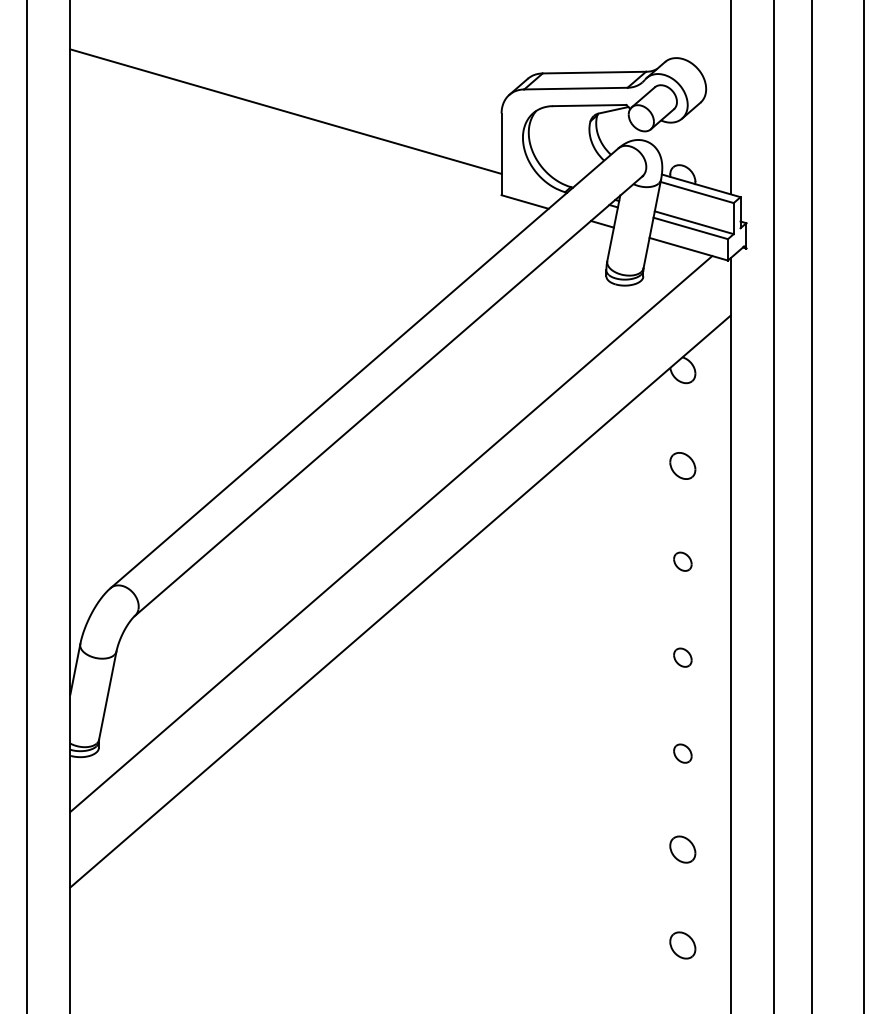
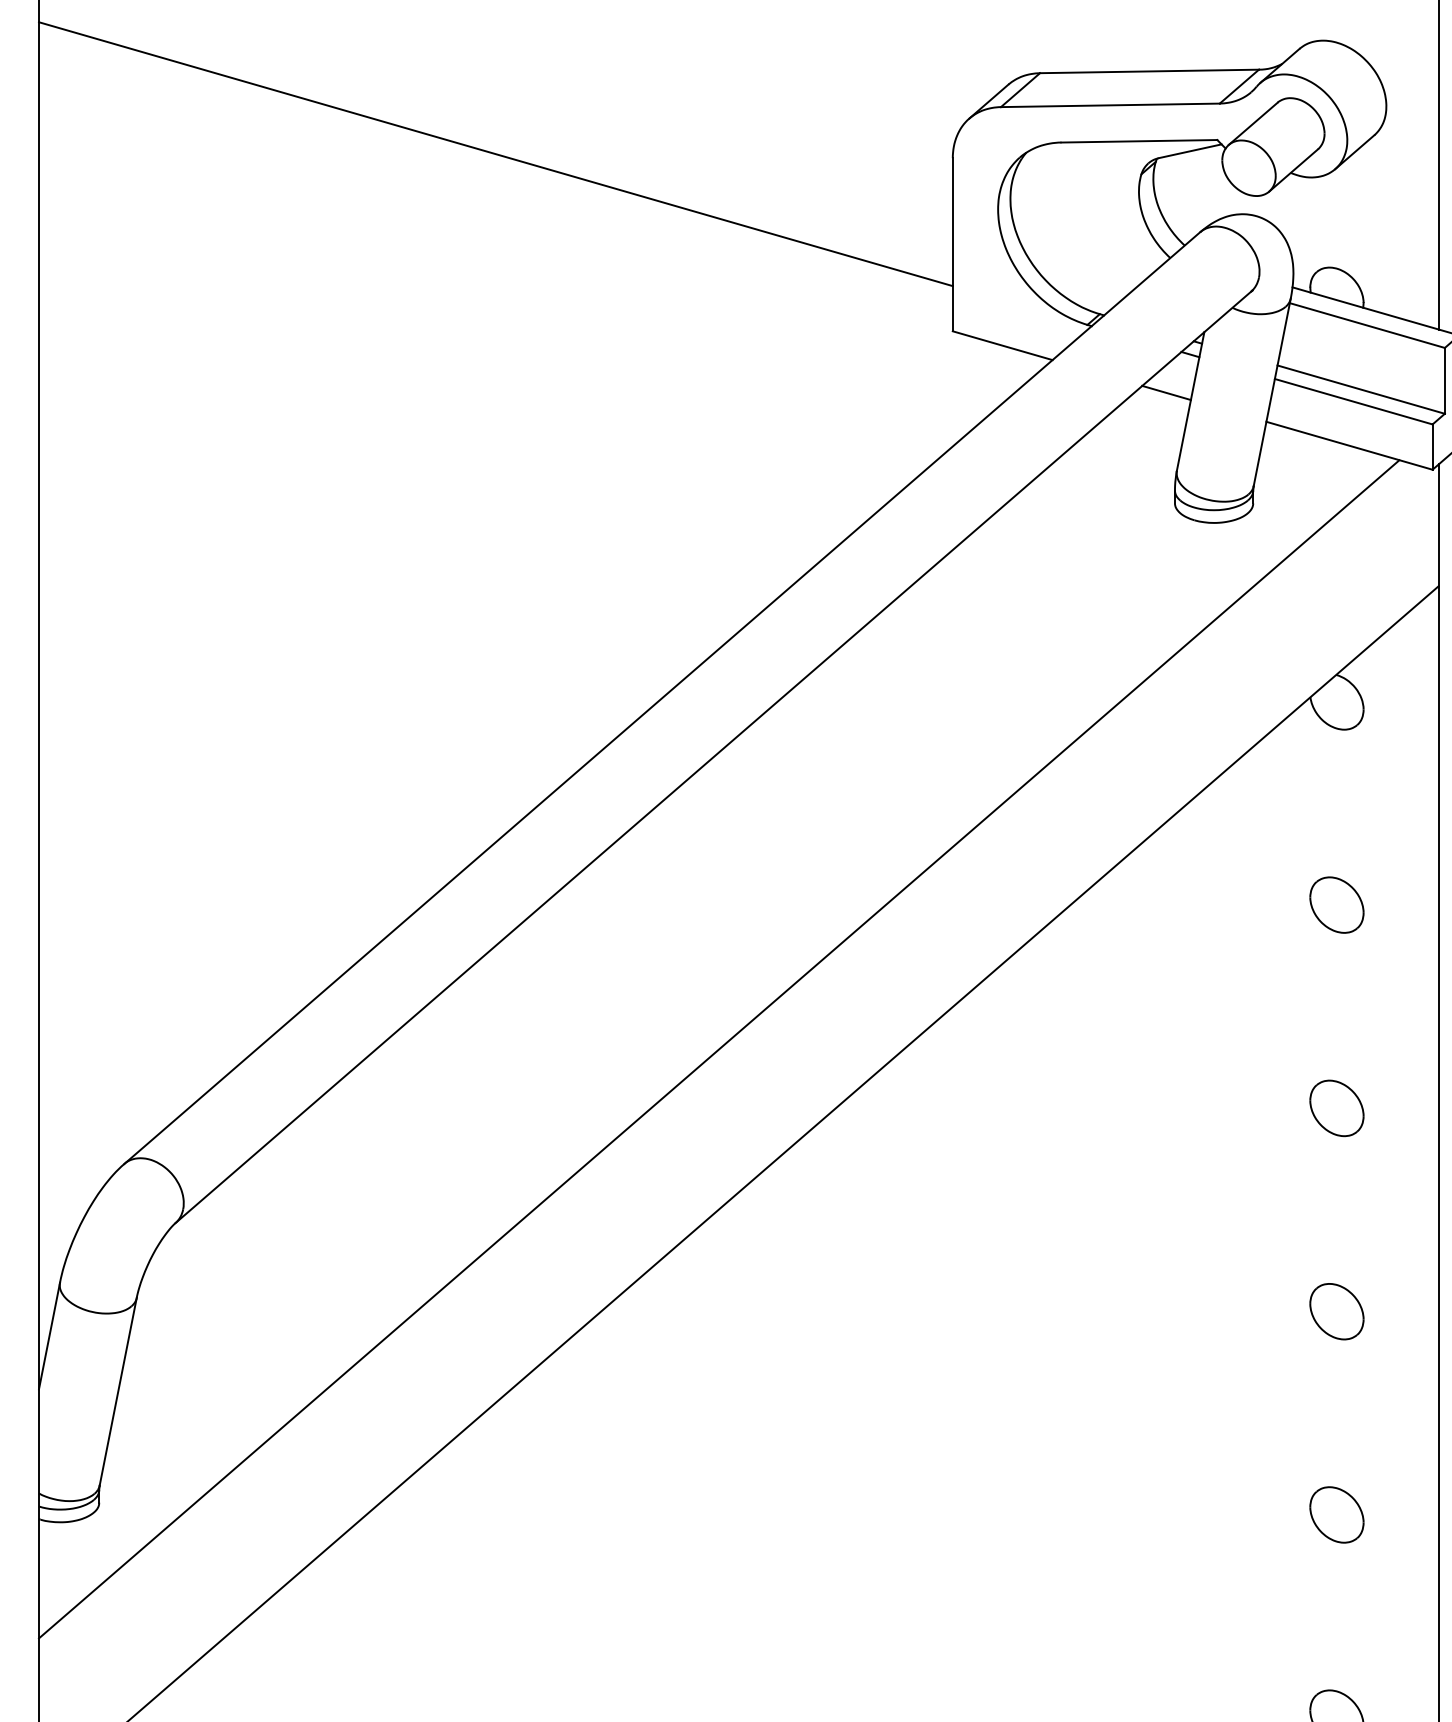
part: (682, 561) -> (1336, 1107), size x1.43
part: (682, 657) -> (1336, 1311), size x1.43
part: (682, 753) -> (1336, 1514), size x1.43

